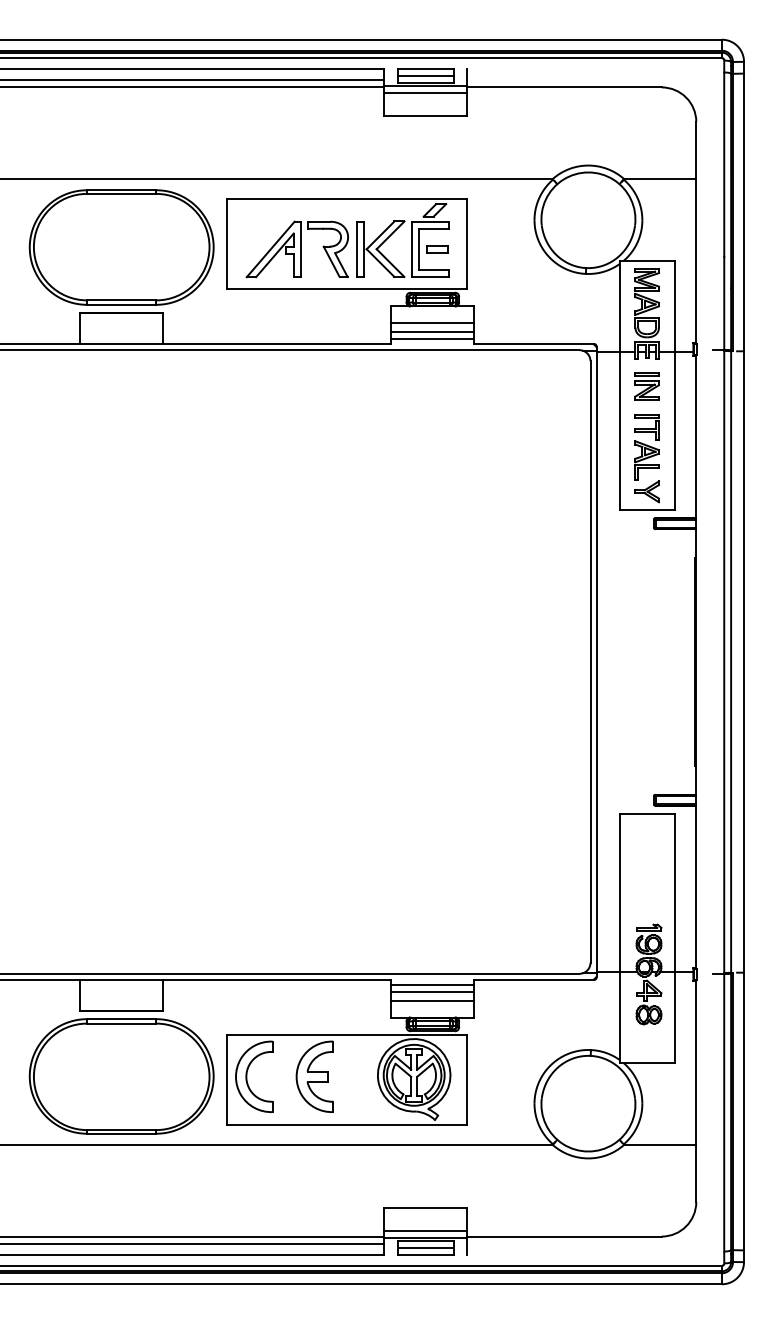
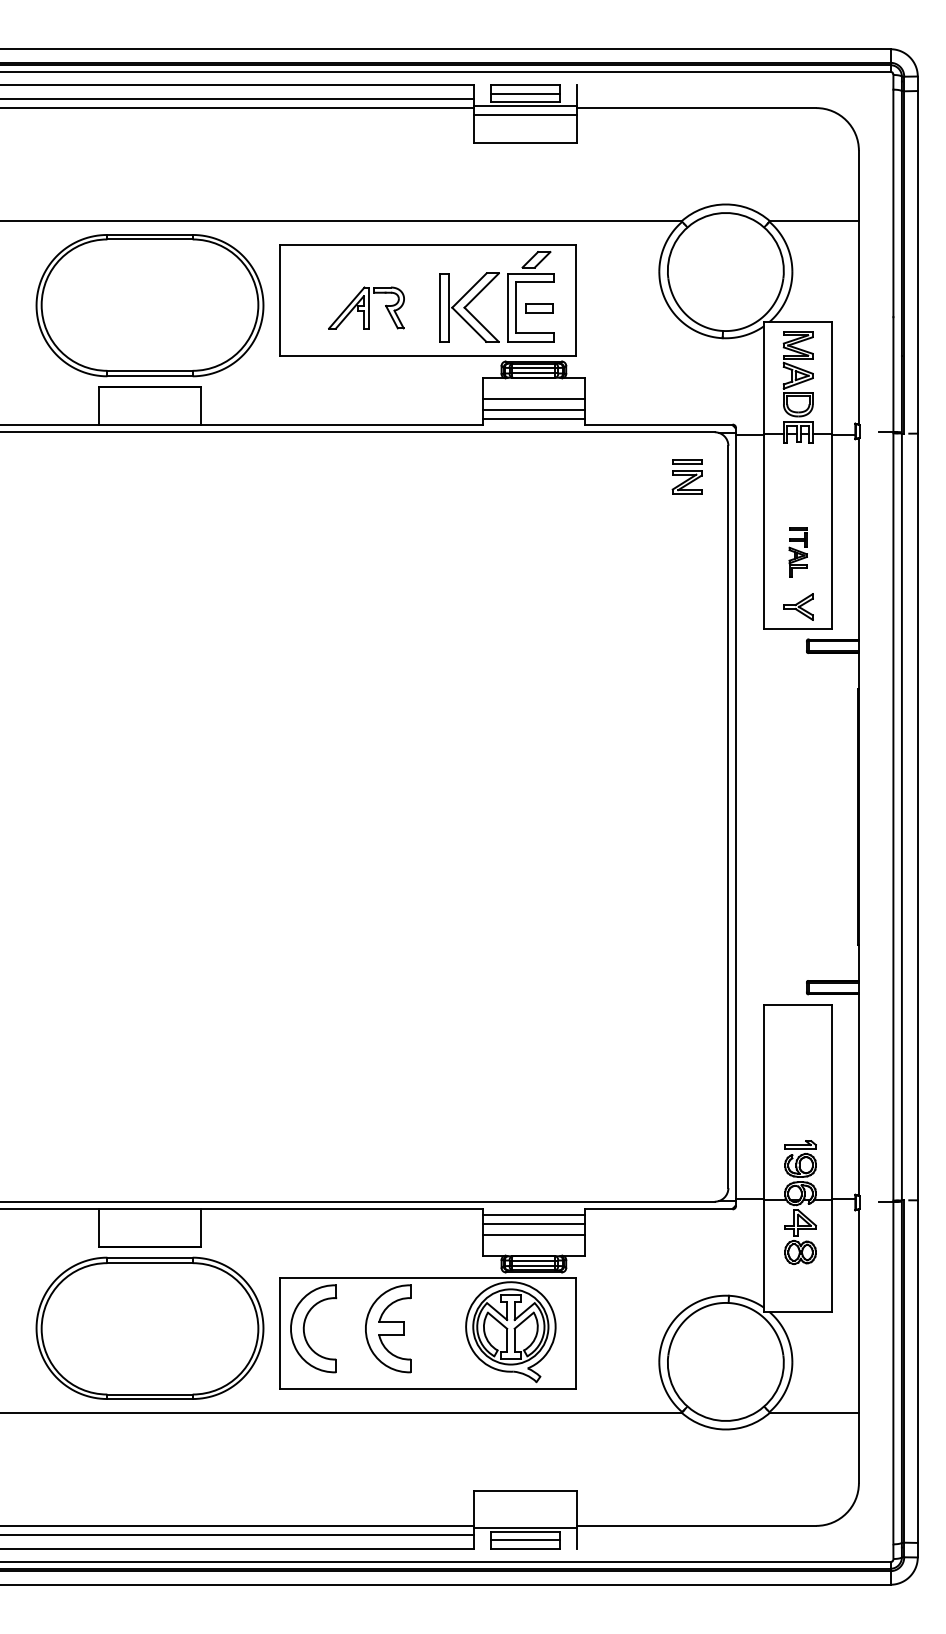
part: (296, 249) -> (365, 308), size x0.6
part: (646, 386) -> (686, 477), moved
part: (646, 447) -> (797, 552), size x0.6
line: (425, 1231) -> (524, 1519), removed

